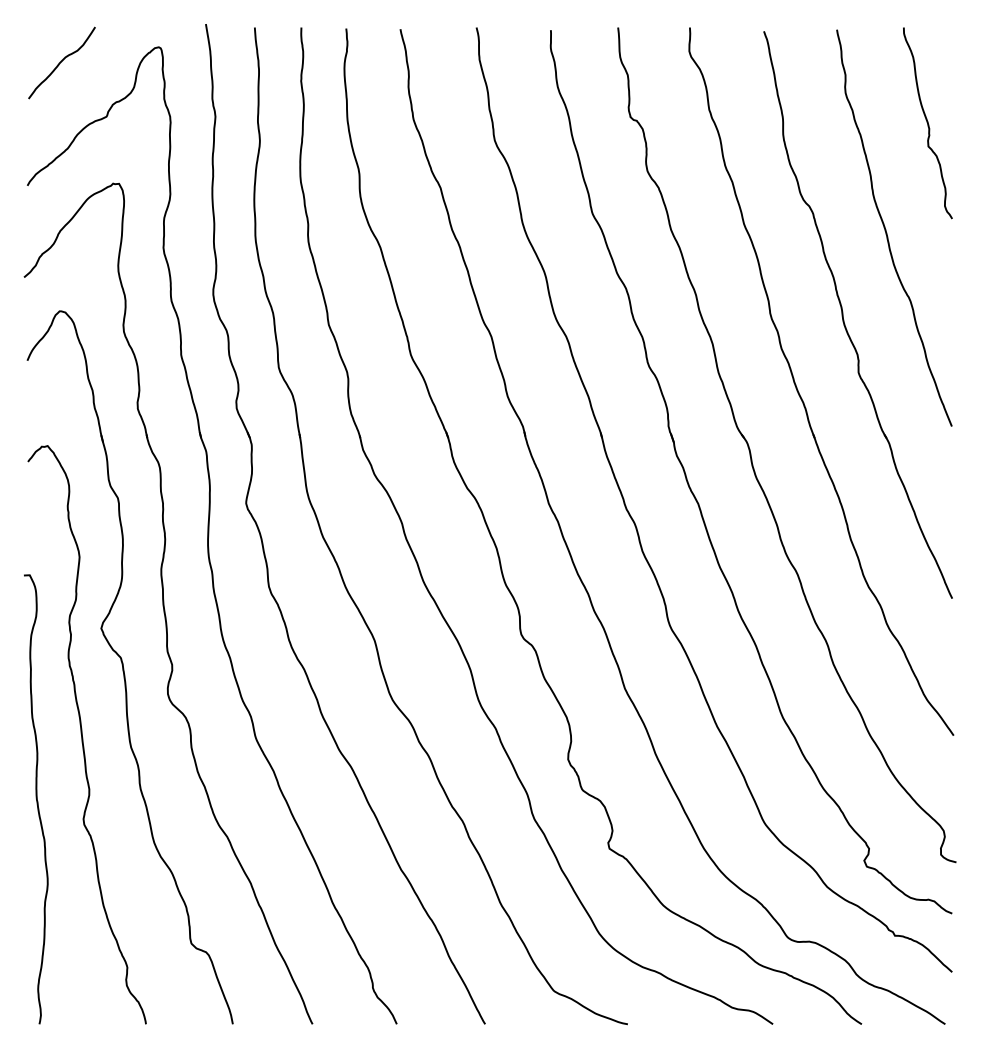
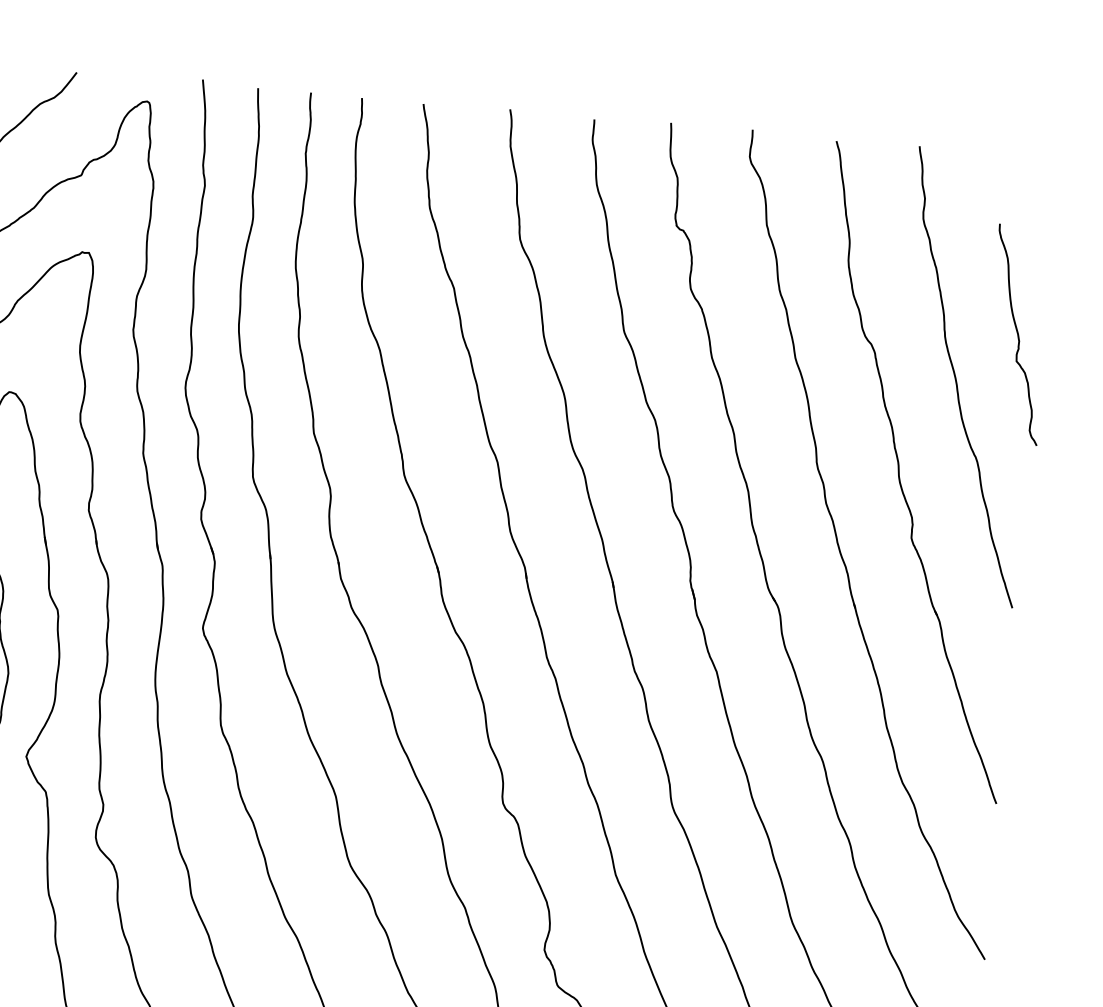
curve: (927, 123) -> (1017, 335), moved

